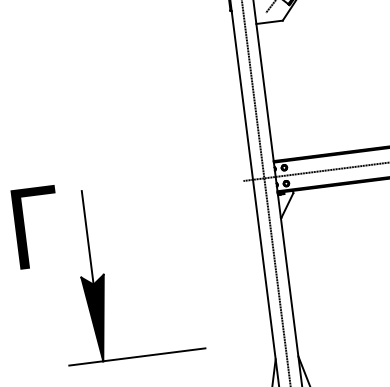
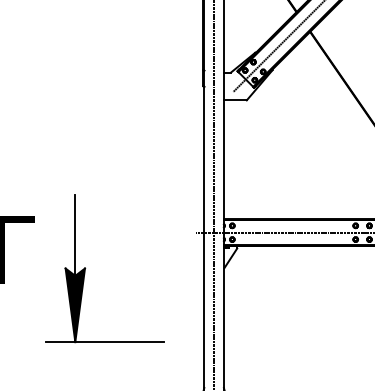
part: (105, 274) -> (86, 268), moved

